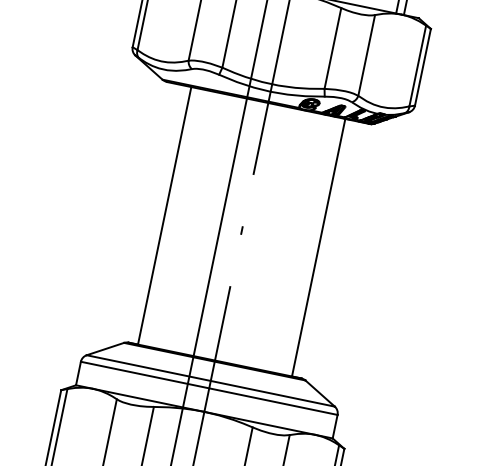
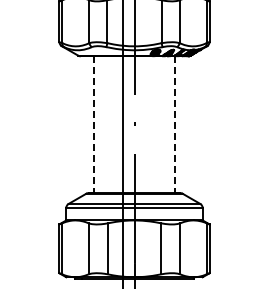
line: (164, 217) -> (93, 125), solid -> dashed
line: (318, 249) -> (175, 125), solid -> dashed

